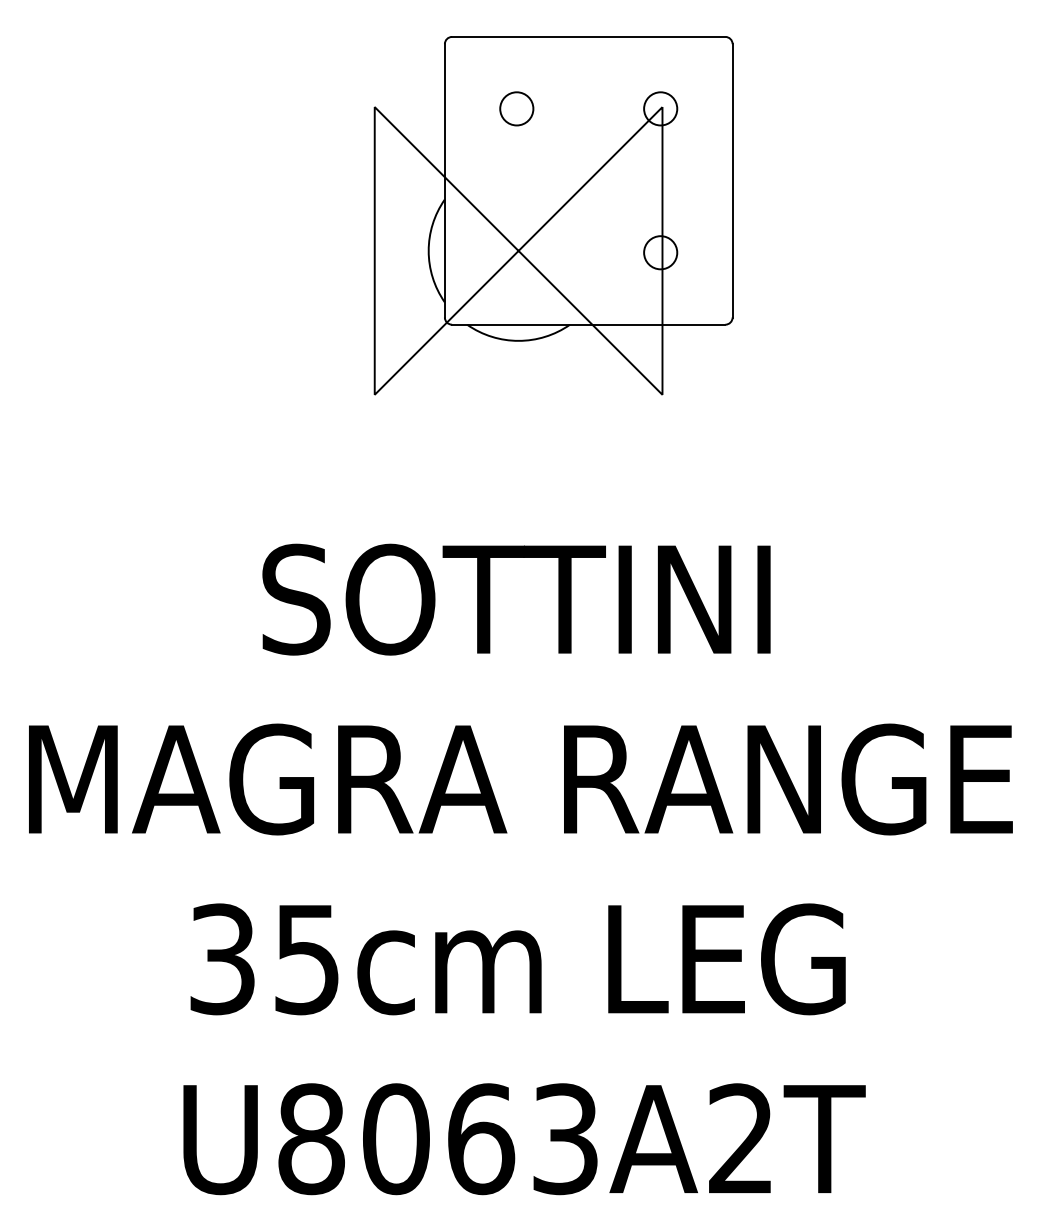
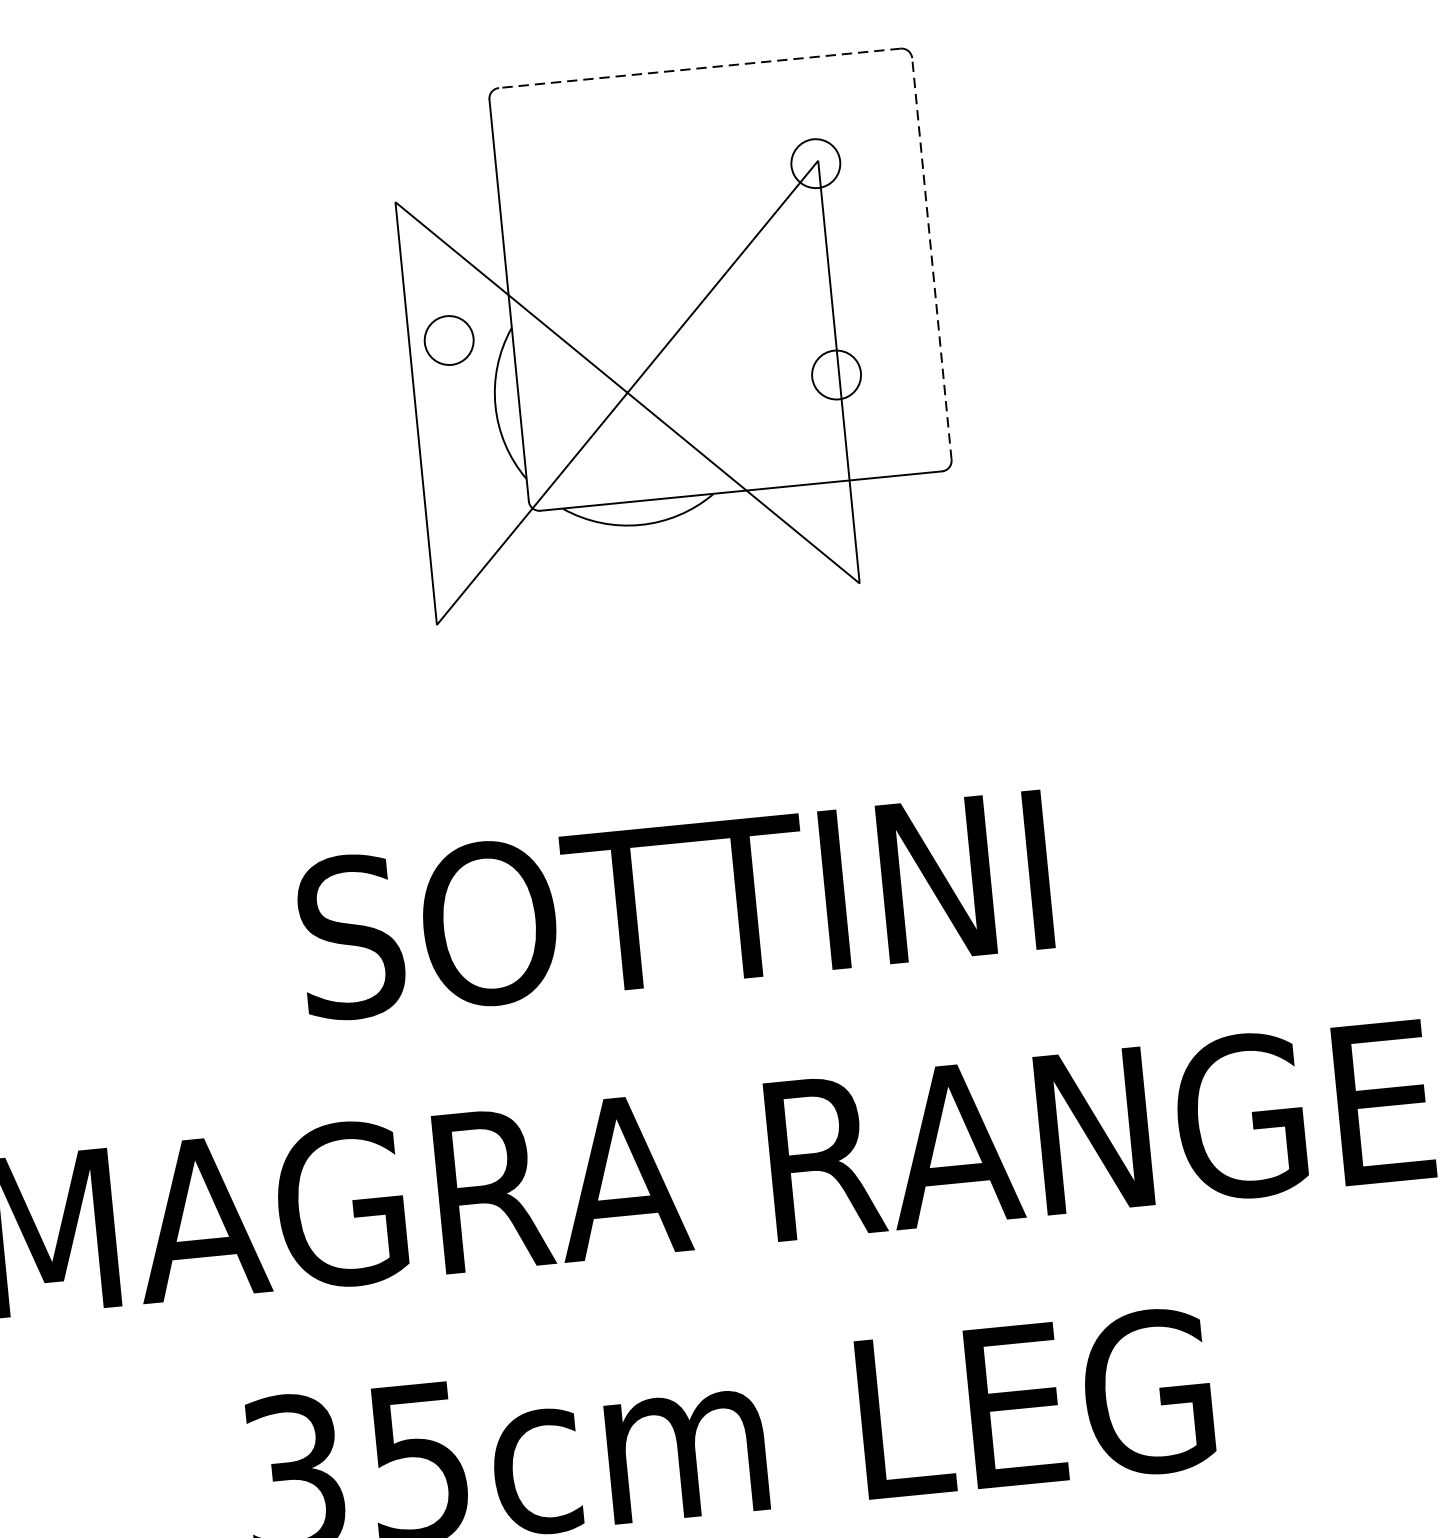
line: (588, 36) -> (699, 67), solid -> dashed
circle: (516, 108) -> (448, 339), moved
line: (732, 180) -> (931, 258), solid -> dashed

